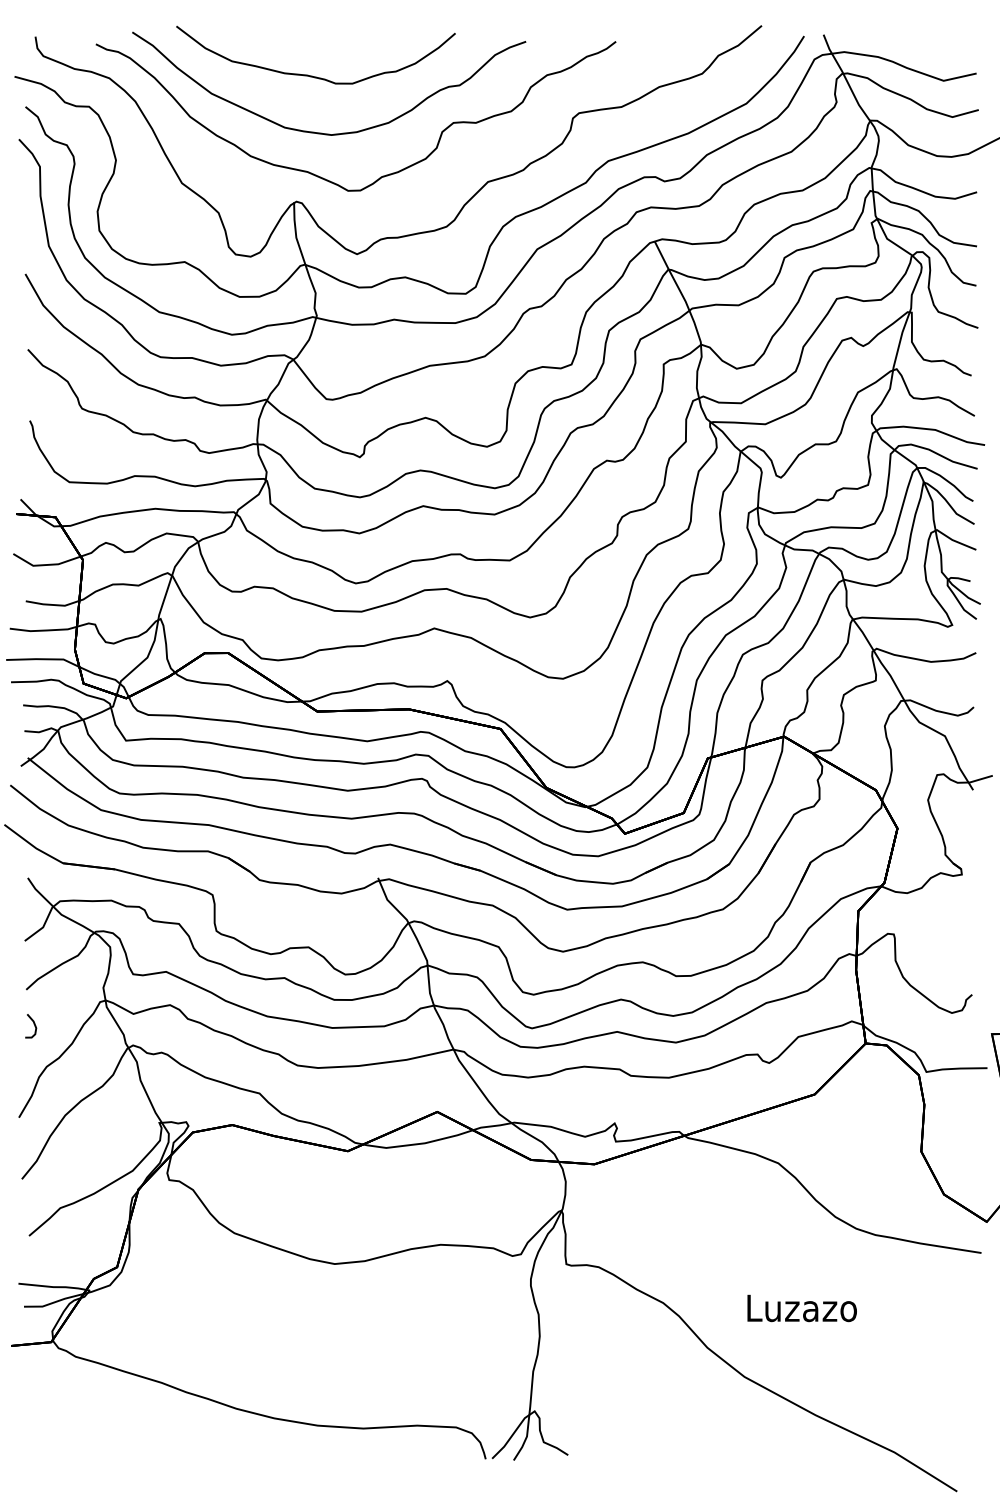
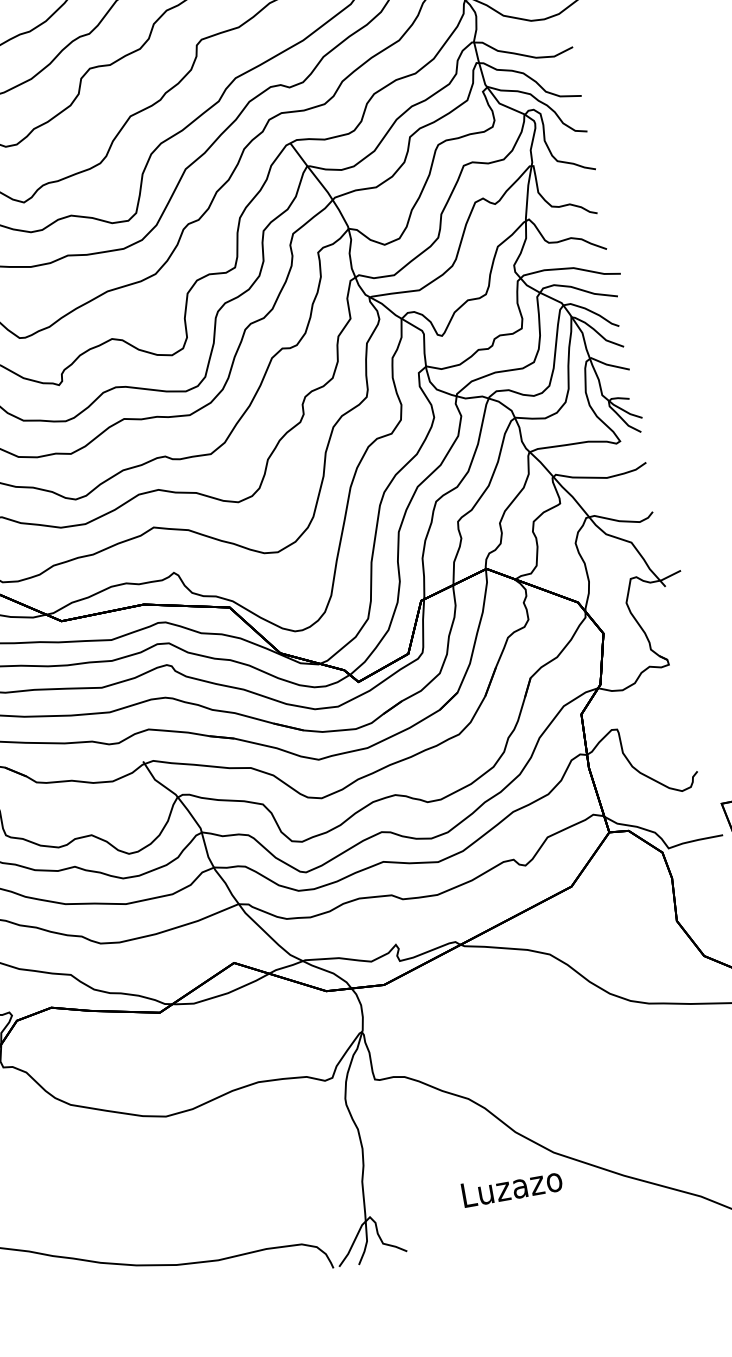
text: (801, 1308) -> (511, 1187), moved

